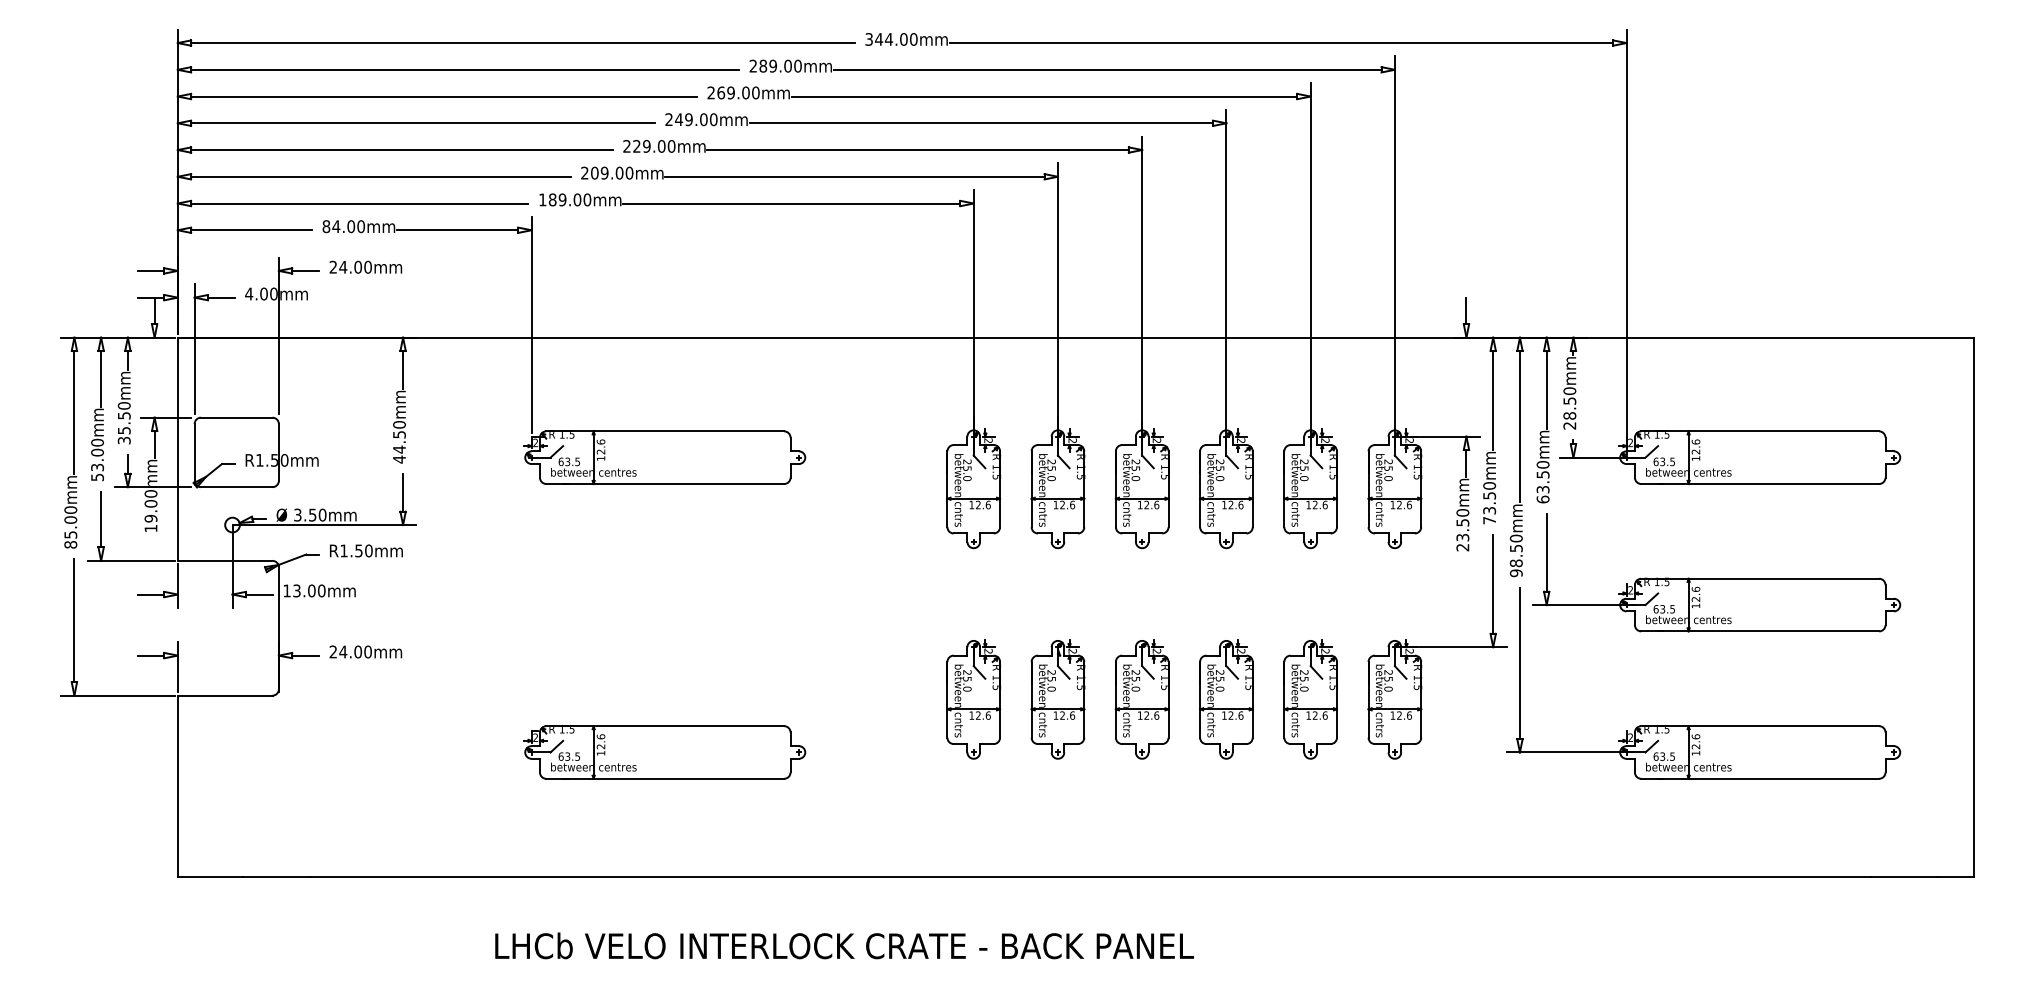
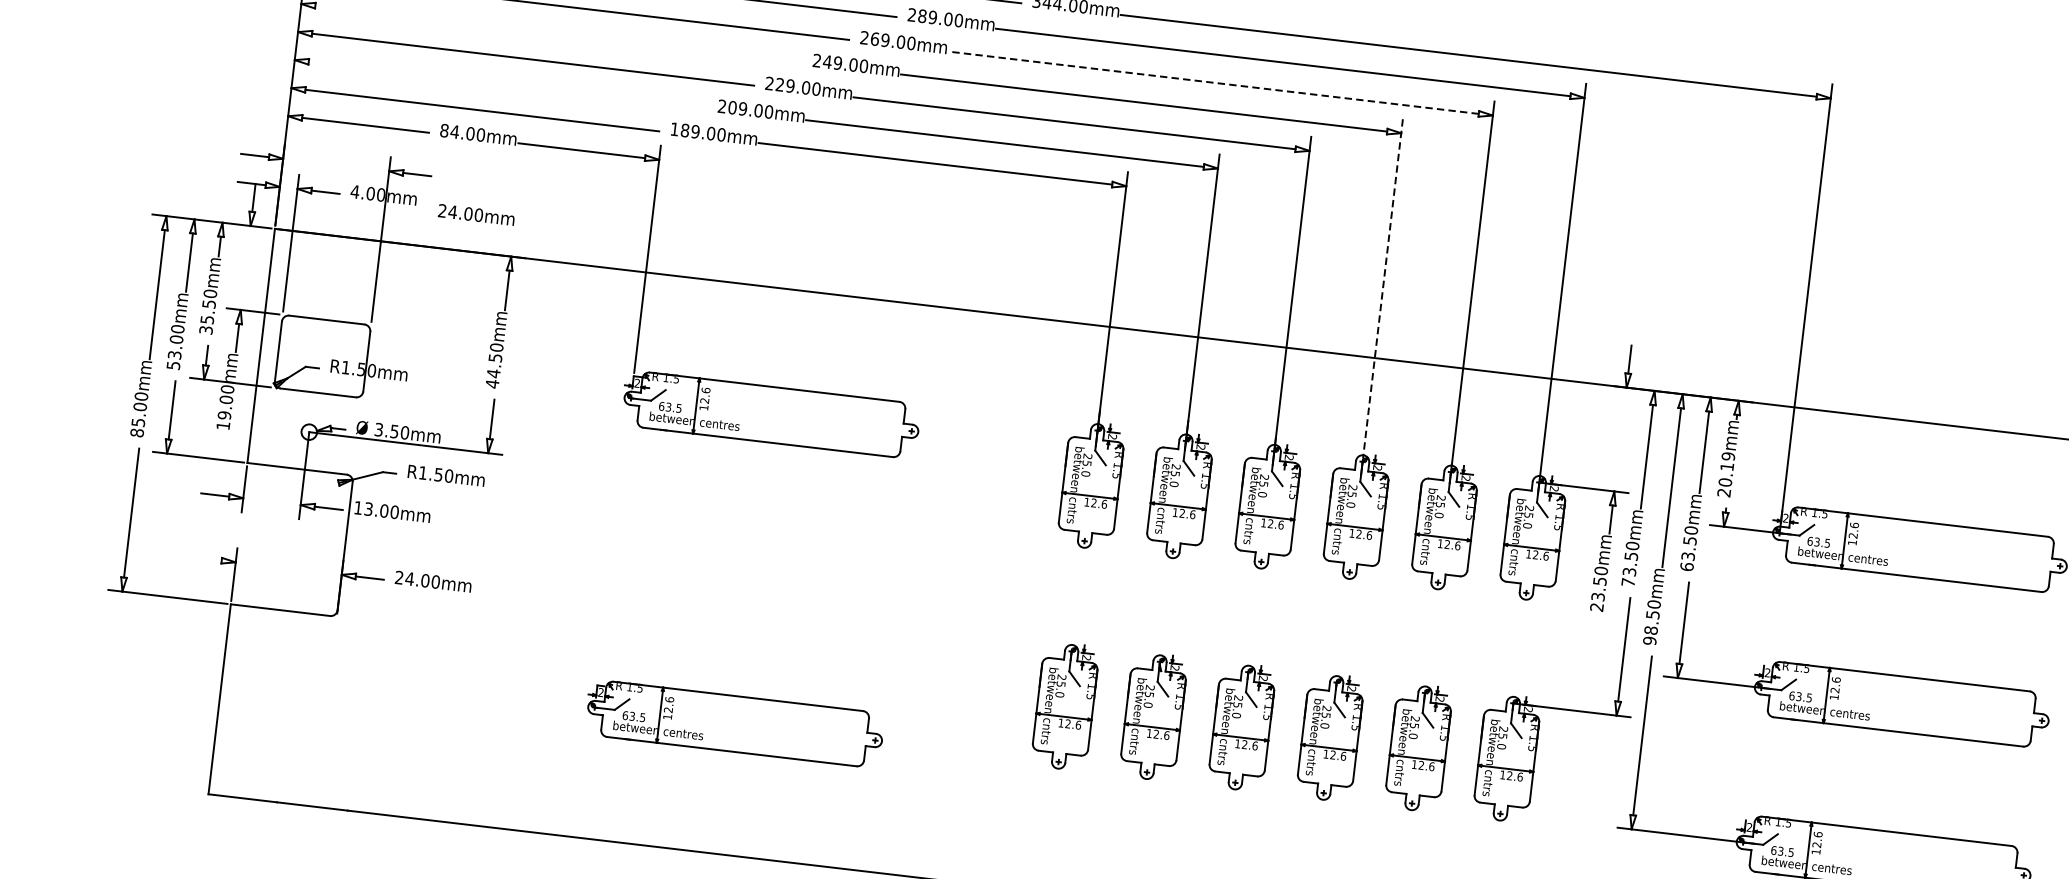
line: (1044, 96) -> (1213, 82), solid -> dashed
line: (422, 123) -> (557, 34), removed
line: (380, 176) -> (507, 84), removed
text: (365, 266) -> (476, 214), moved
line: (1226, 271) -> (1383, 288), solid -> dashed
text: (1569, 403) -> (1726, 469), 28.50mm -> 20.19mm
line: (150, 655) -> (207, 558), removed

